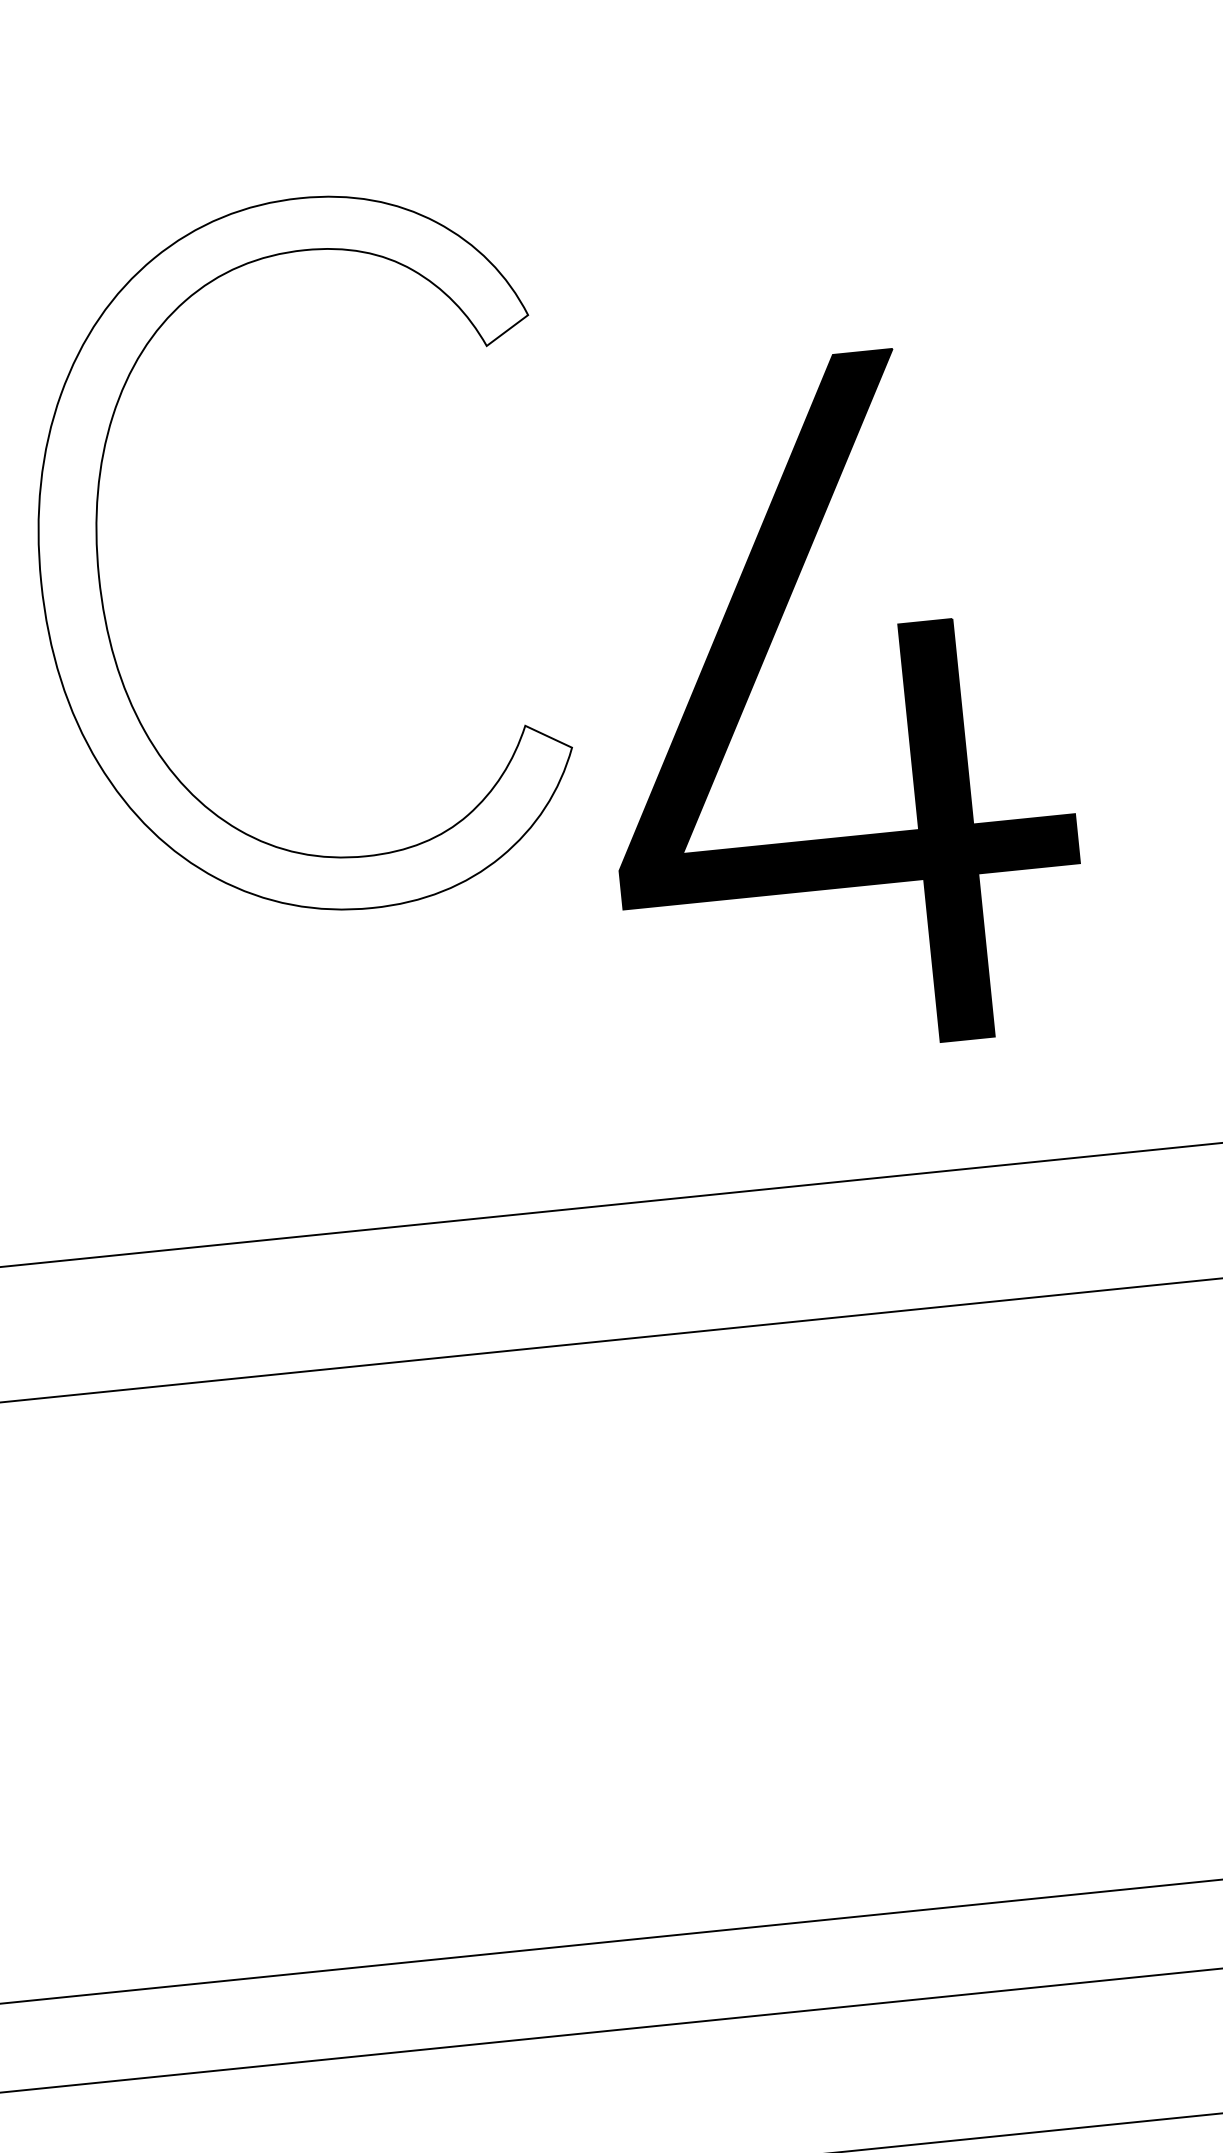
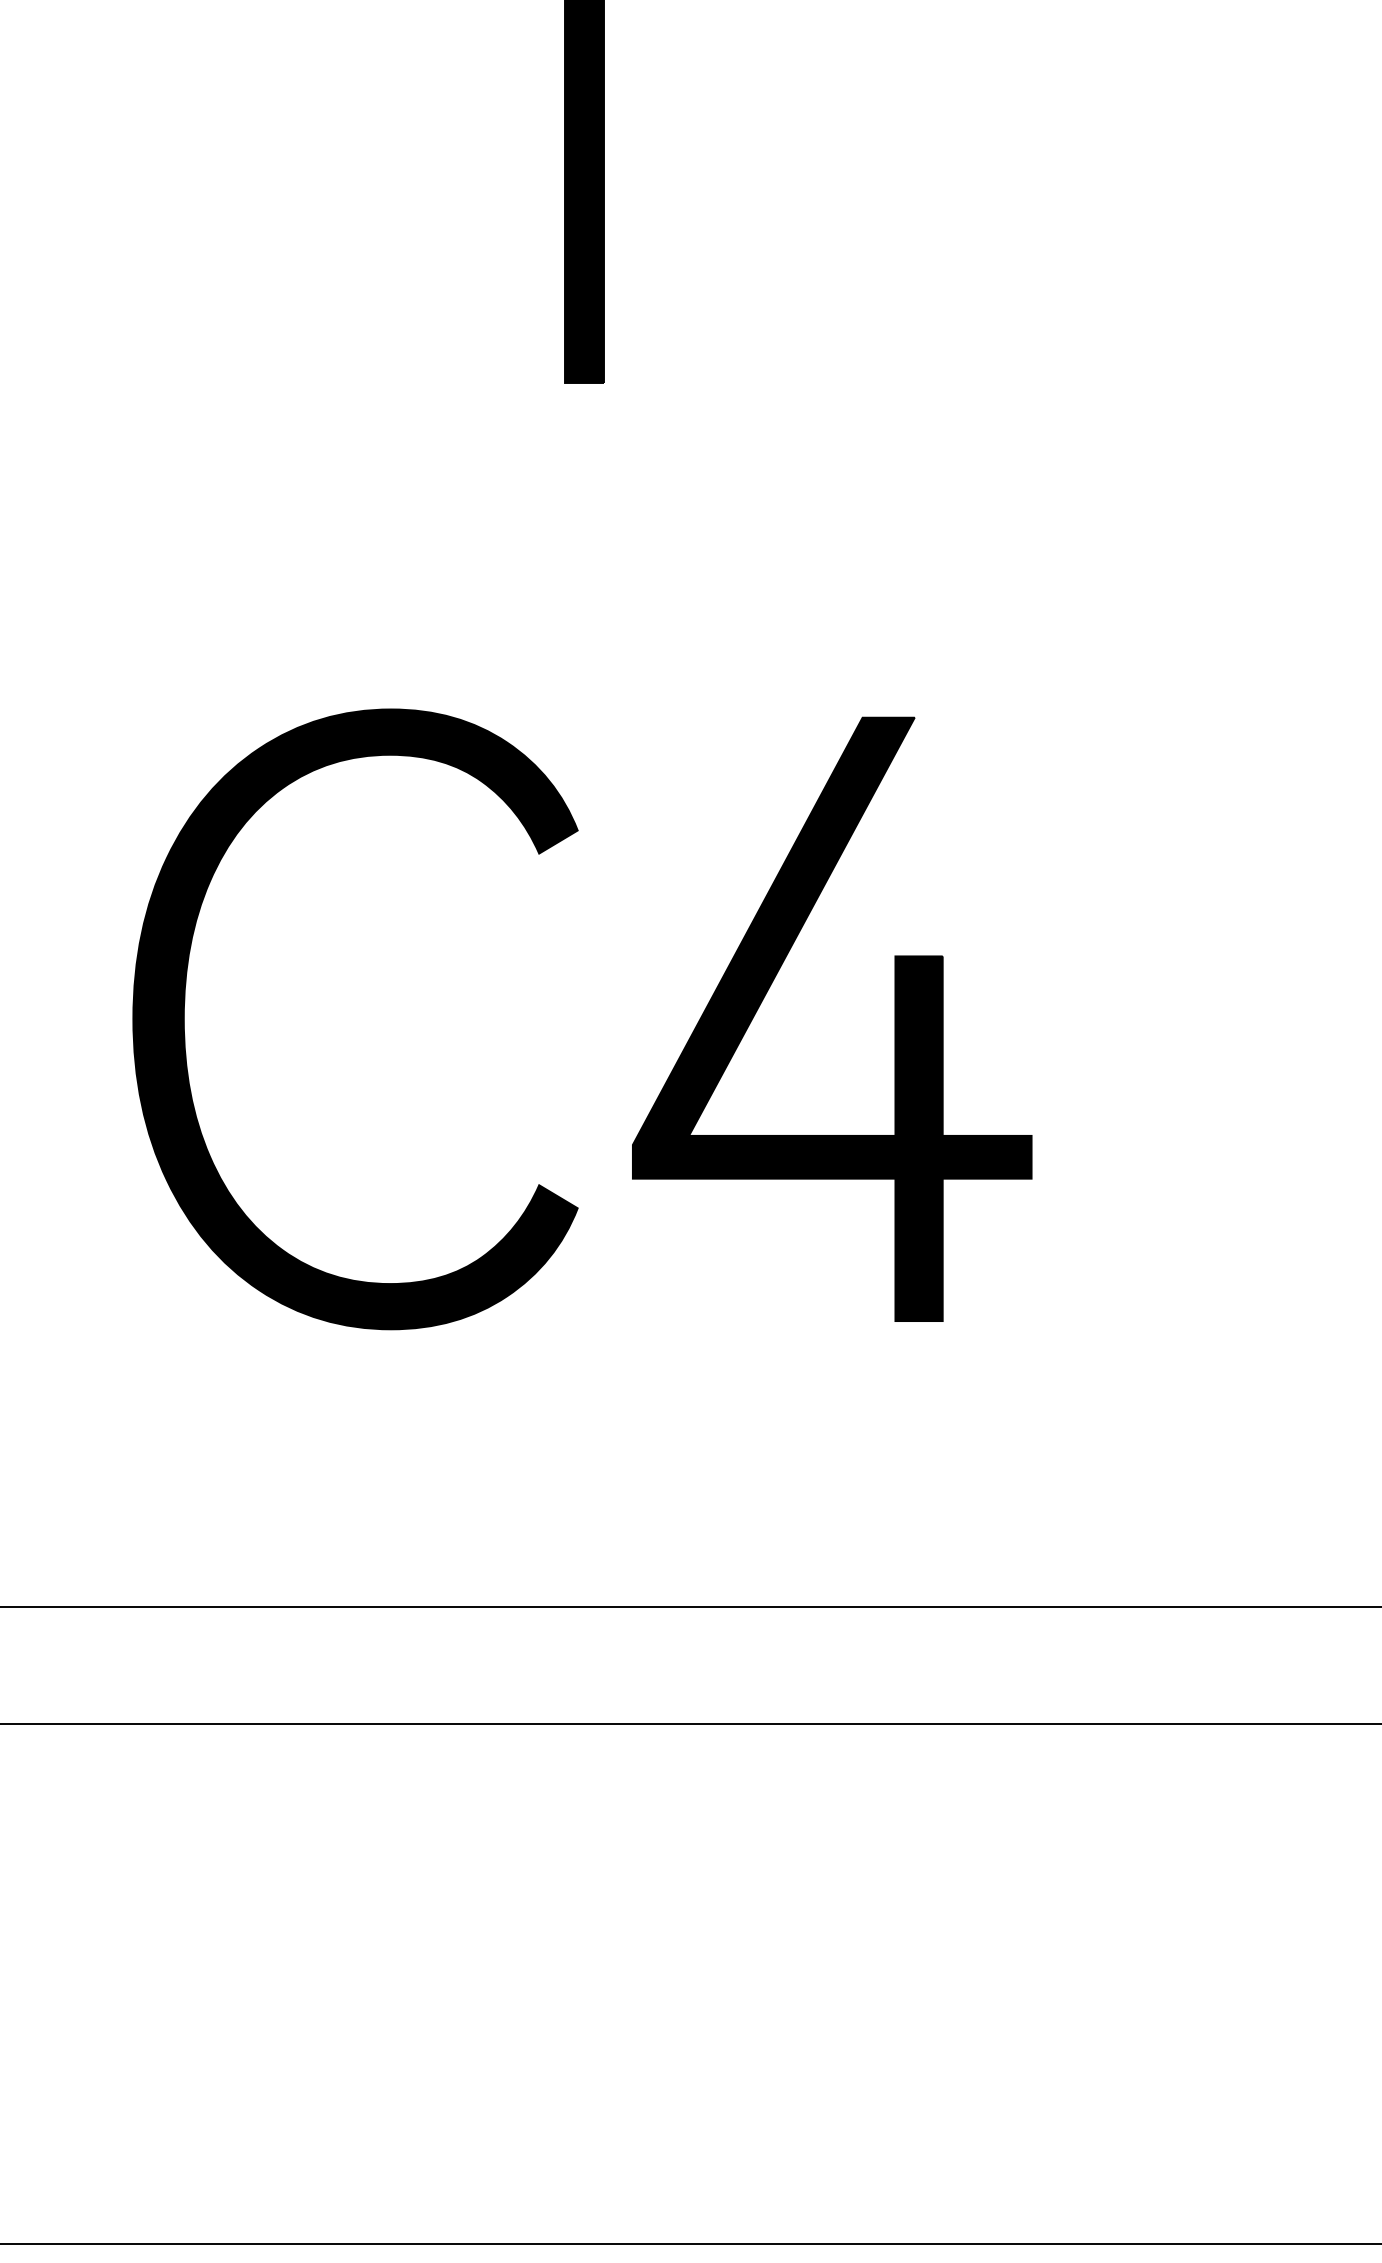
fill: (295, 557) -> (355, 1019), added
part: (904, 695) -> (894, 1018), moved

